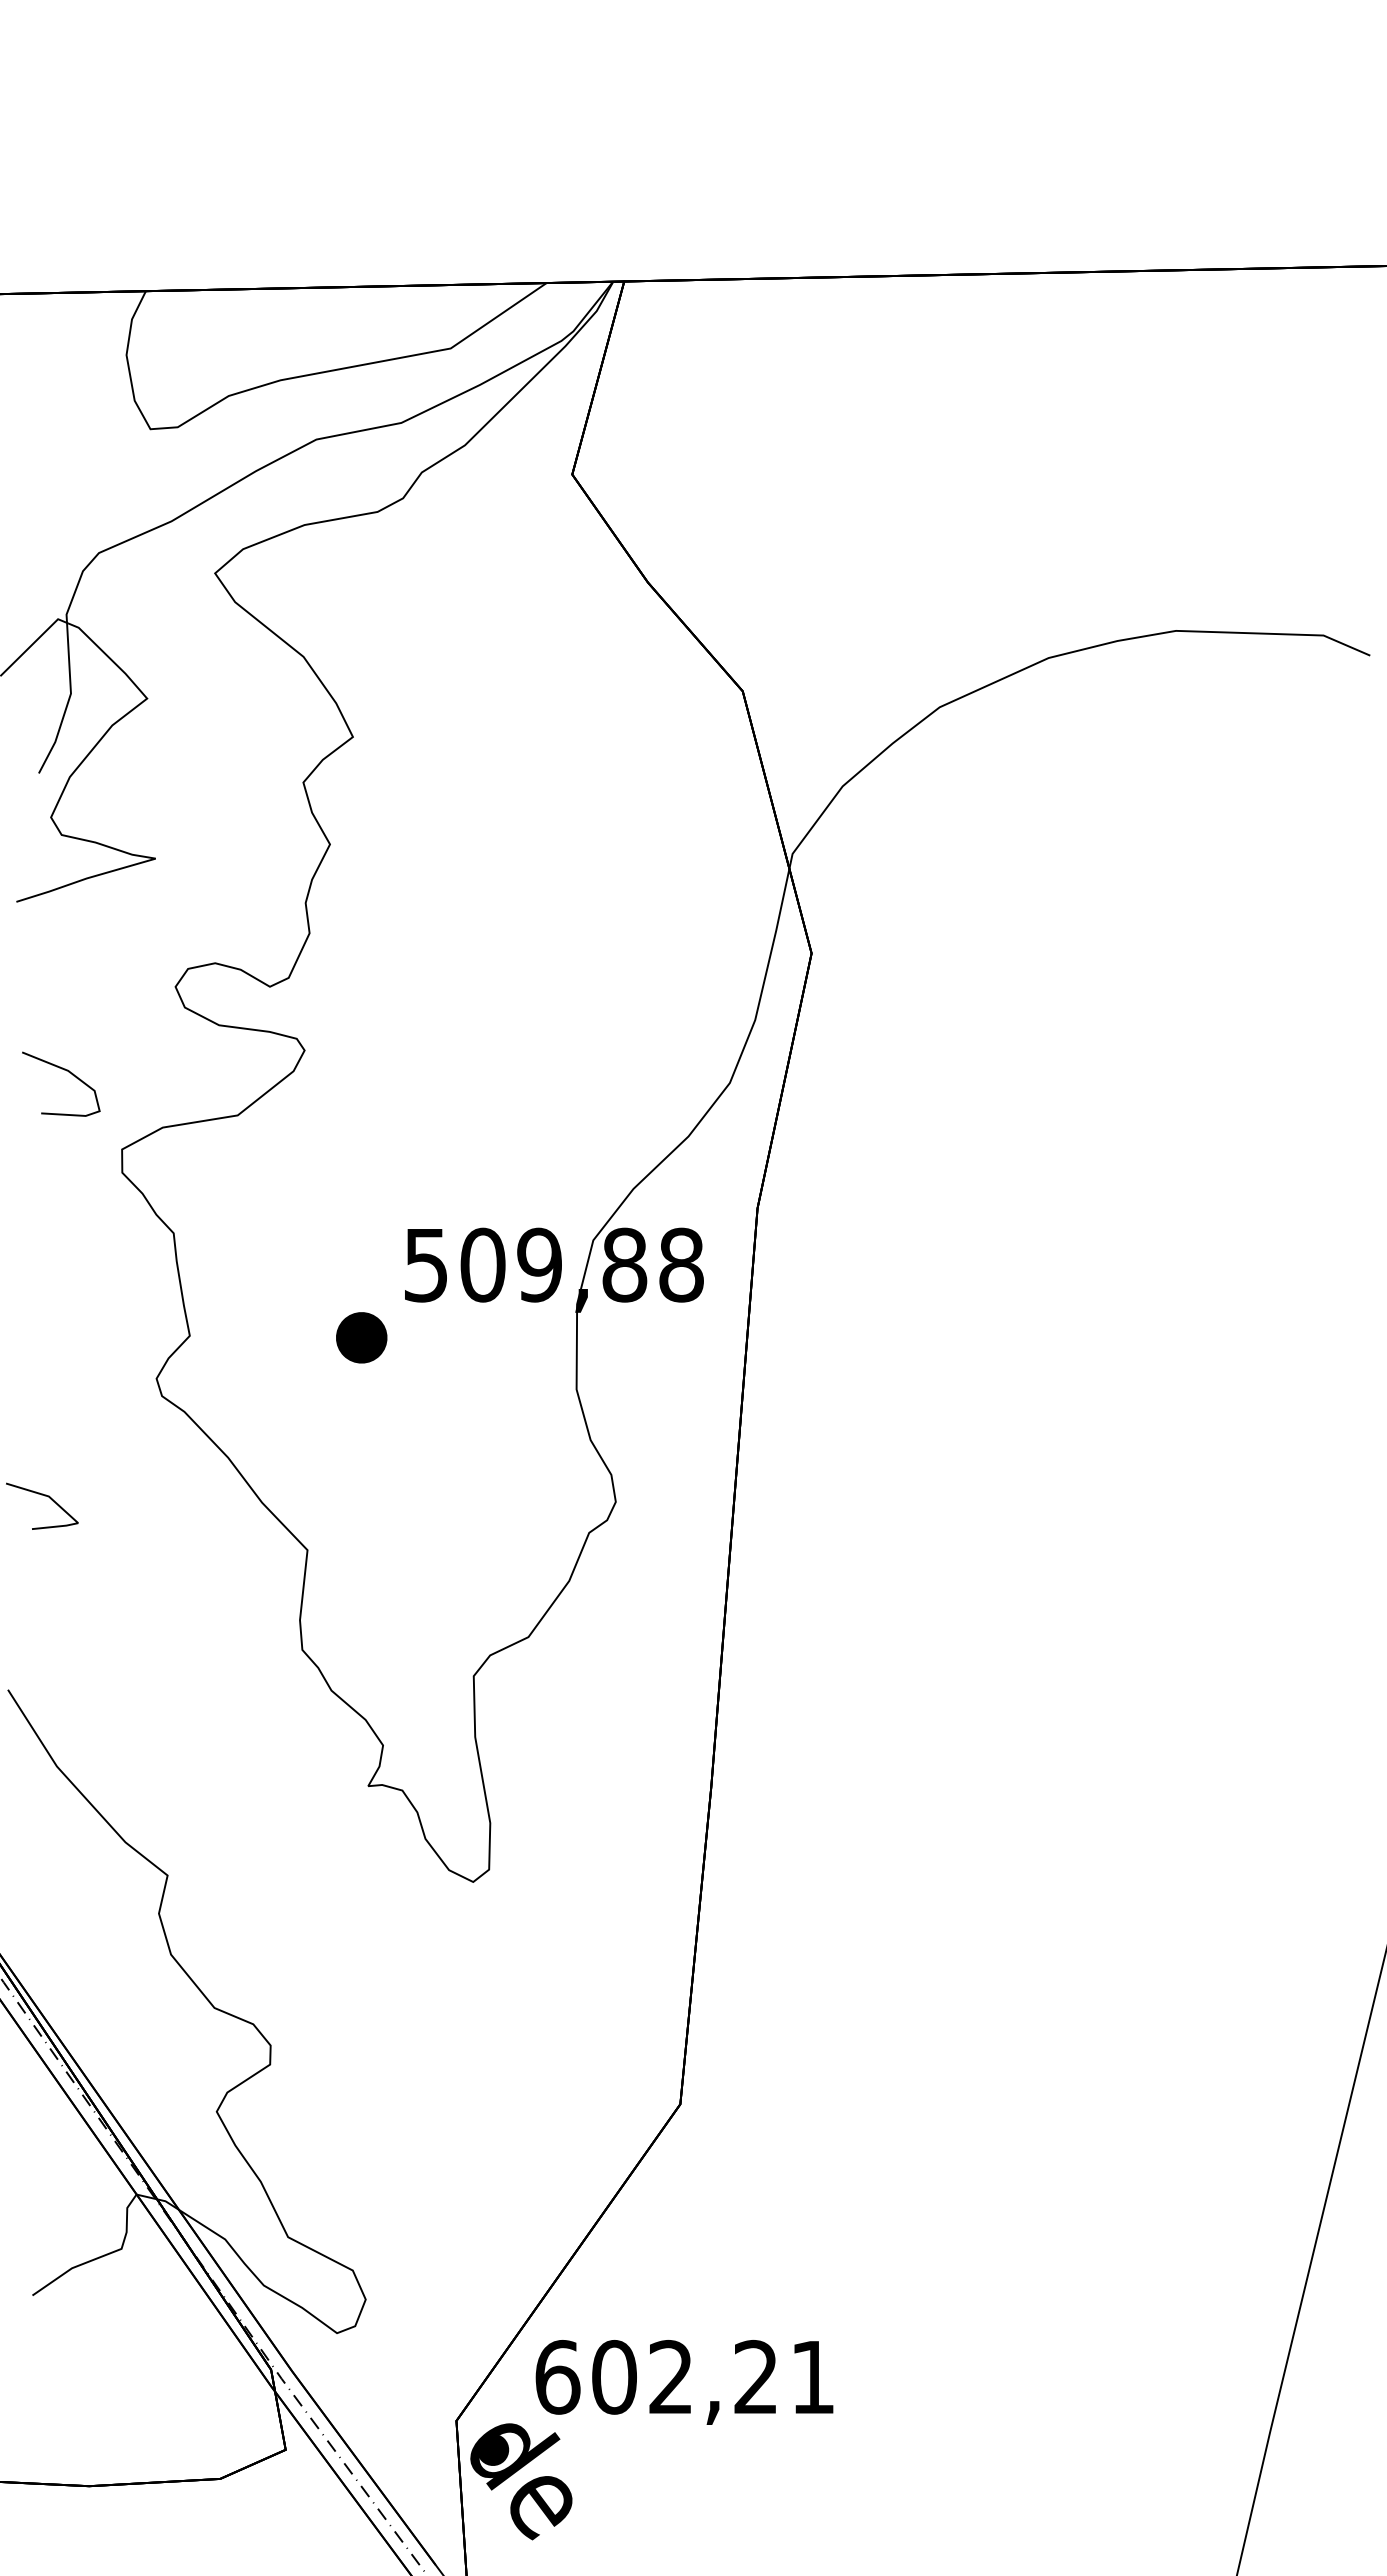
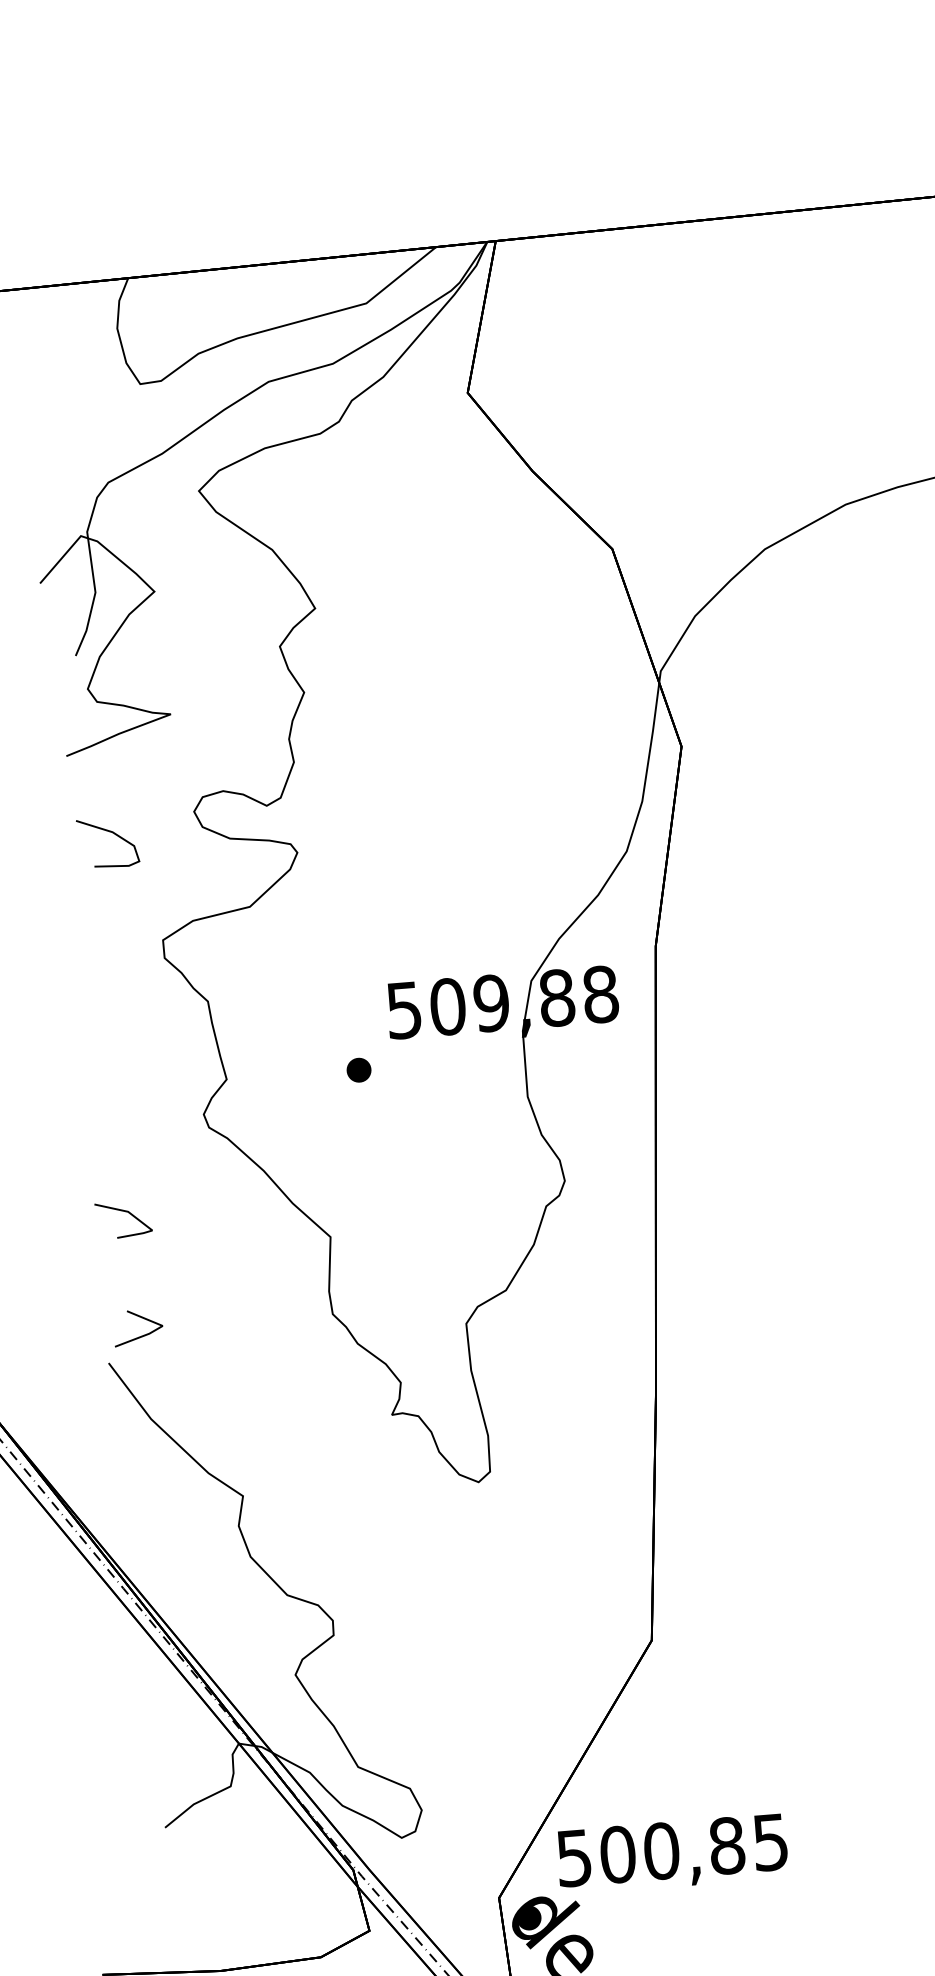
curve: (66, 1071) -> (111, 832), moved
part: (361, 1337) -> (358, 1070), size x0.62
line: (54, 1657) -> (142, 1335), added
text: (684, 2377) -> (671, 1850), 602,21 -> 500,85

